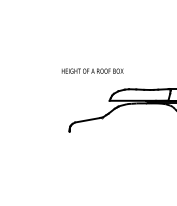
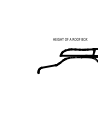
text: (93, 71) -> (70, 39), moved

